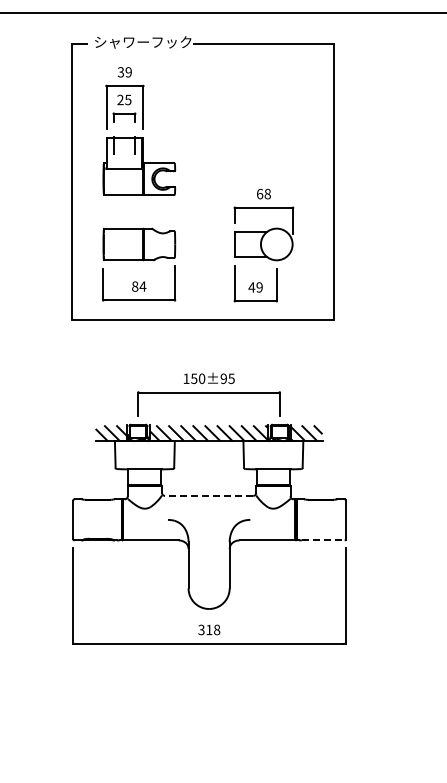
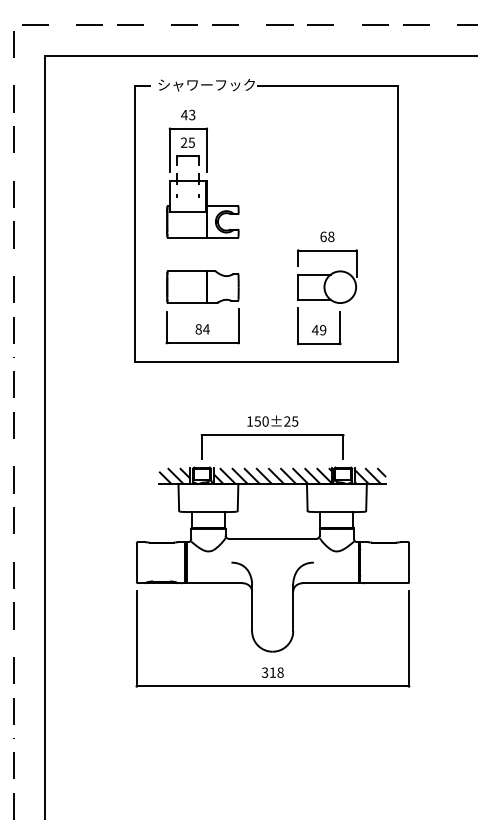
text: (124, 71) -> (188, 114), 39 -> 43
text: (223, 378) -> (287, 421), 150±95 -> 150±25
line: (208, 495) -> (272, 538), dashed -> solid
line: (323, 540) -> (387, 583), dashed -> solid

